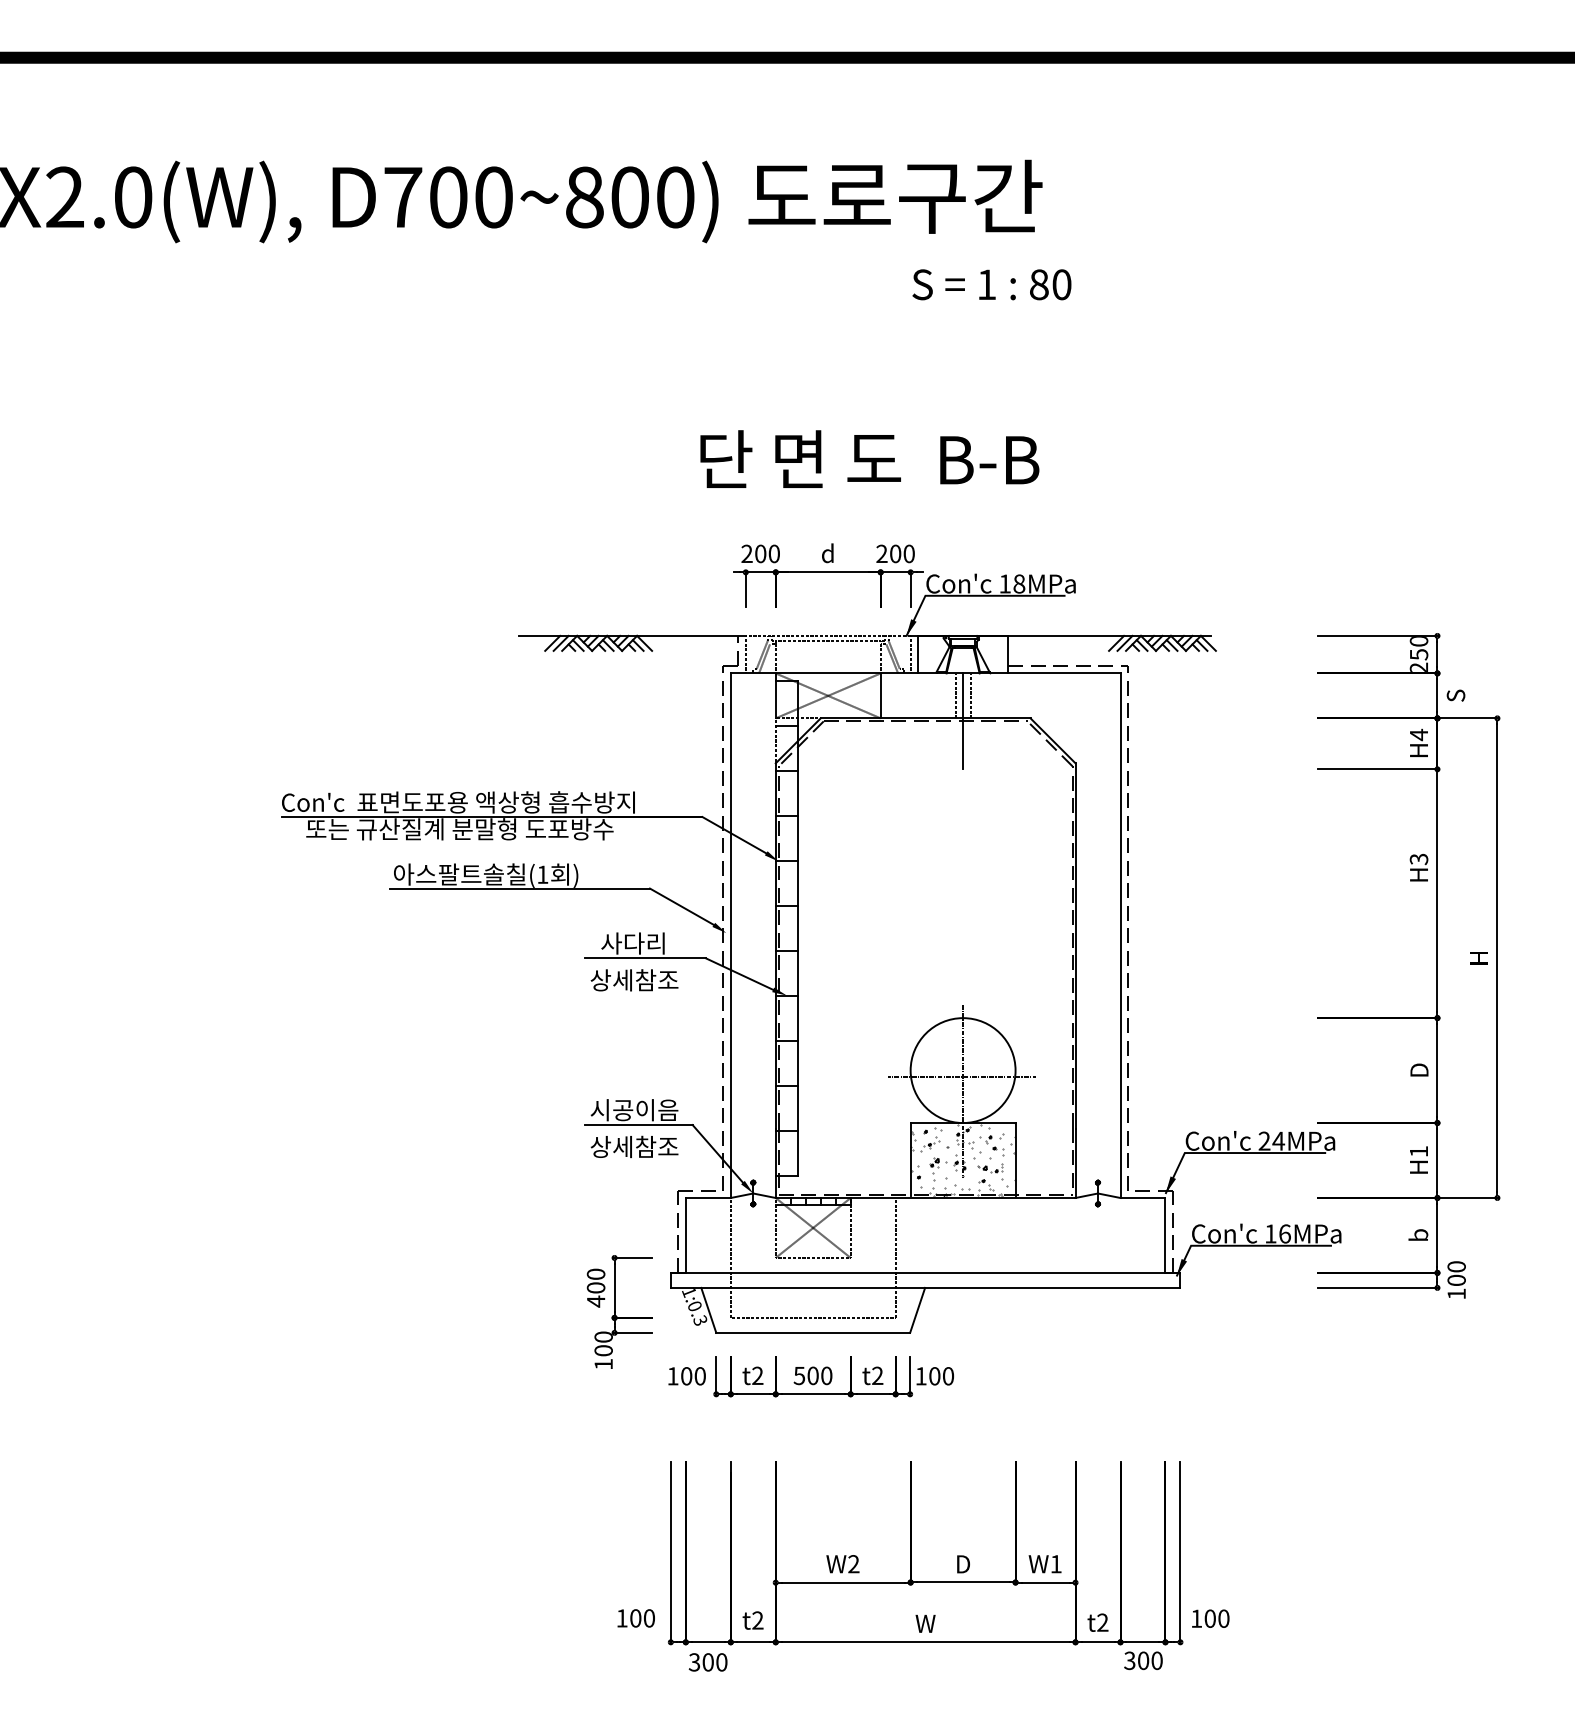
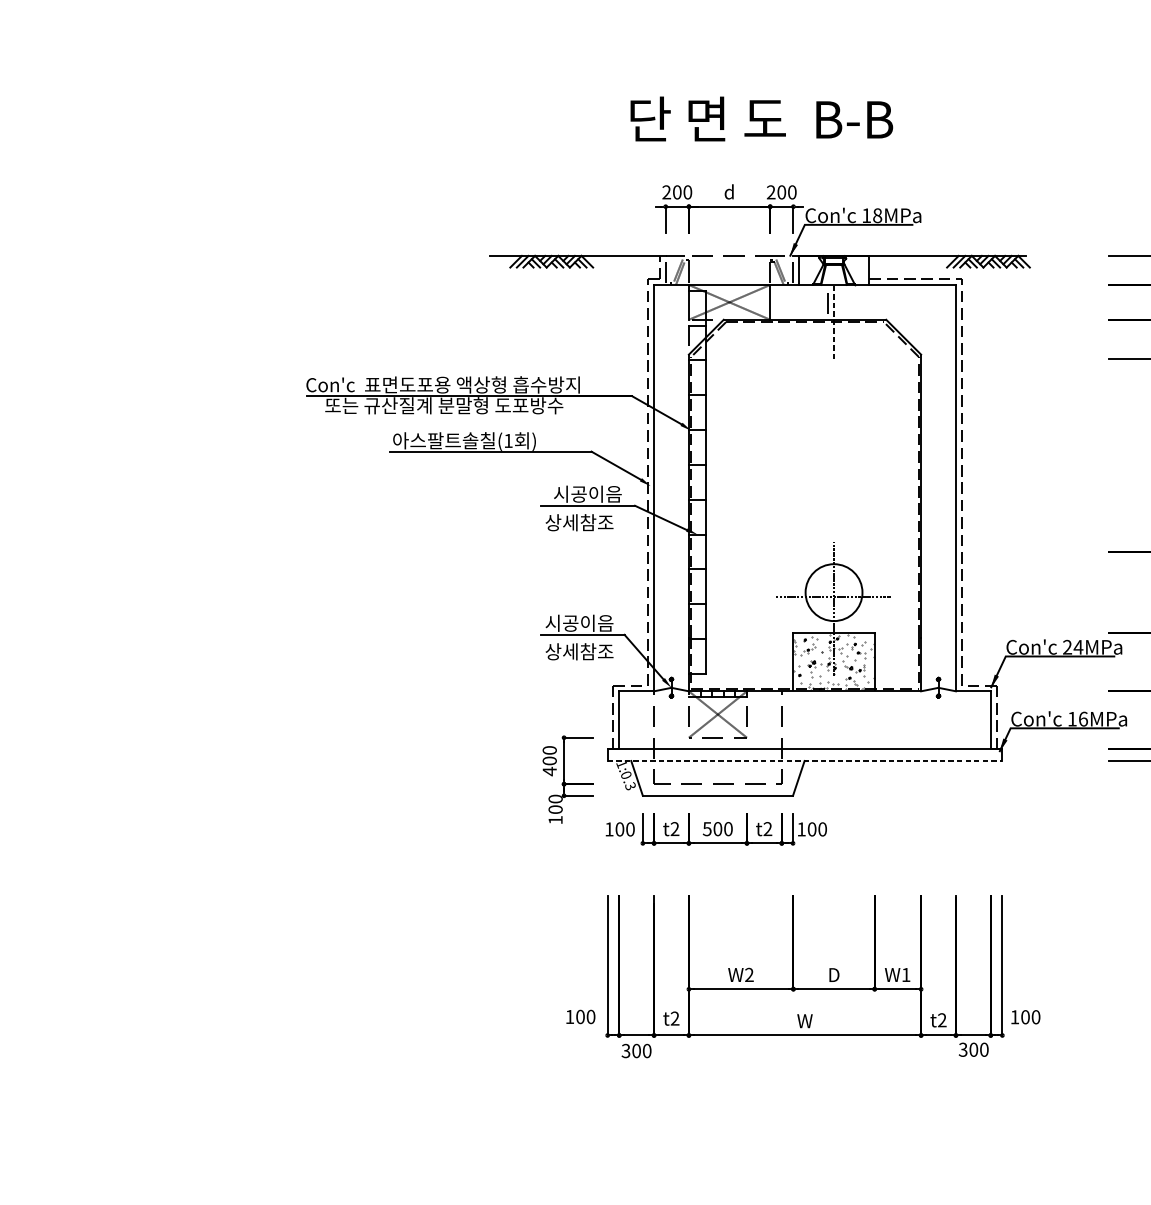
line: (827, 640) -> (729, 259), removed
line: (970, 695) -> (839, 302), removed
line: (963, 721) -> (834, 322), solid -> dashed
text: (645, 943) -> (588, 494), 사다리 -> 시공이음
circle: (962, 1070) -> (833, 592), size x0.7
line: (925, 1287) -> (804, 760), solid -> dashed

